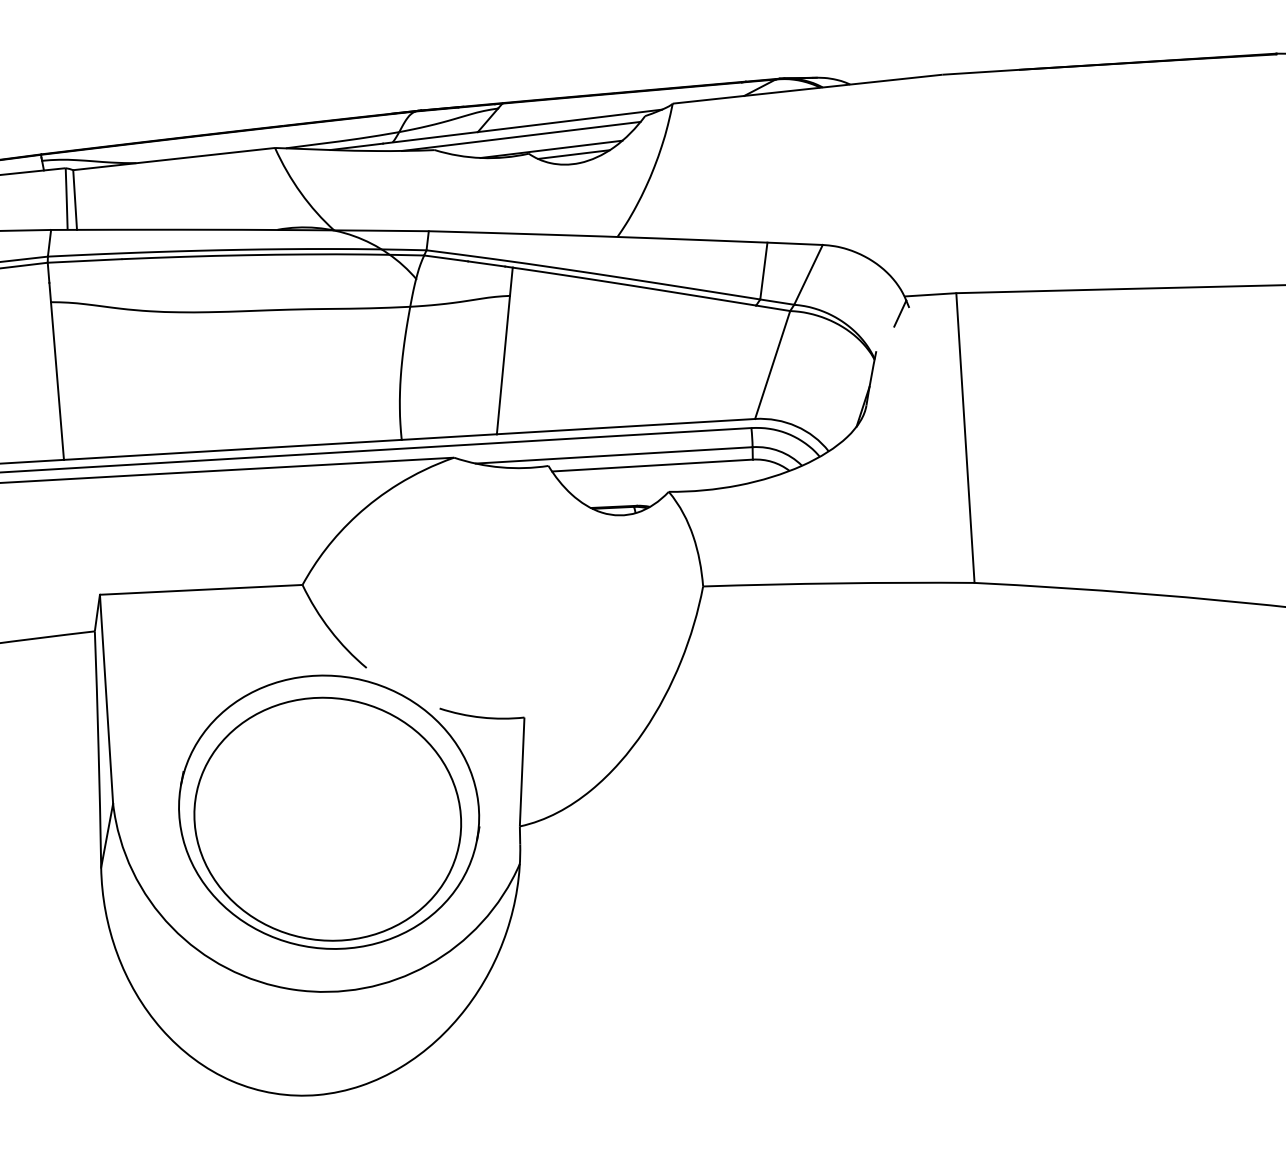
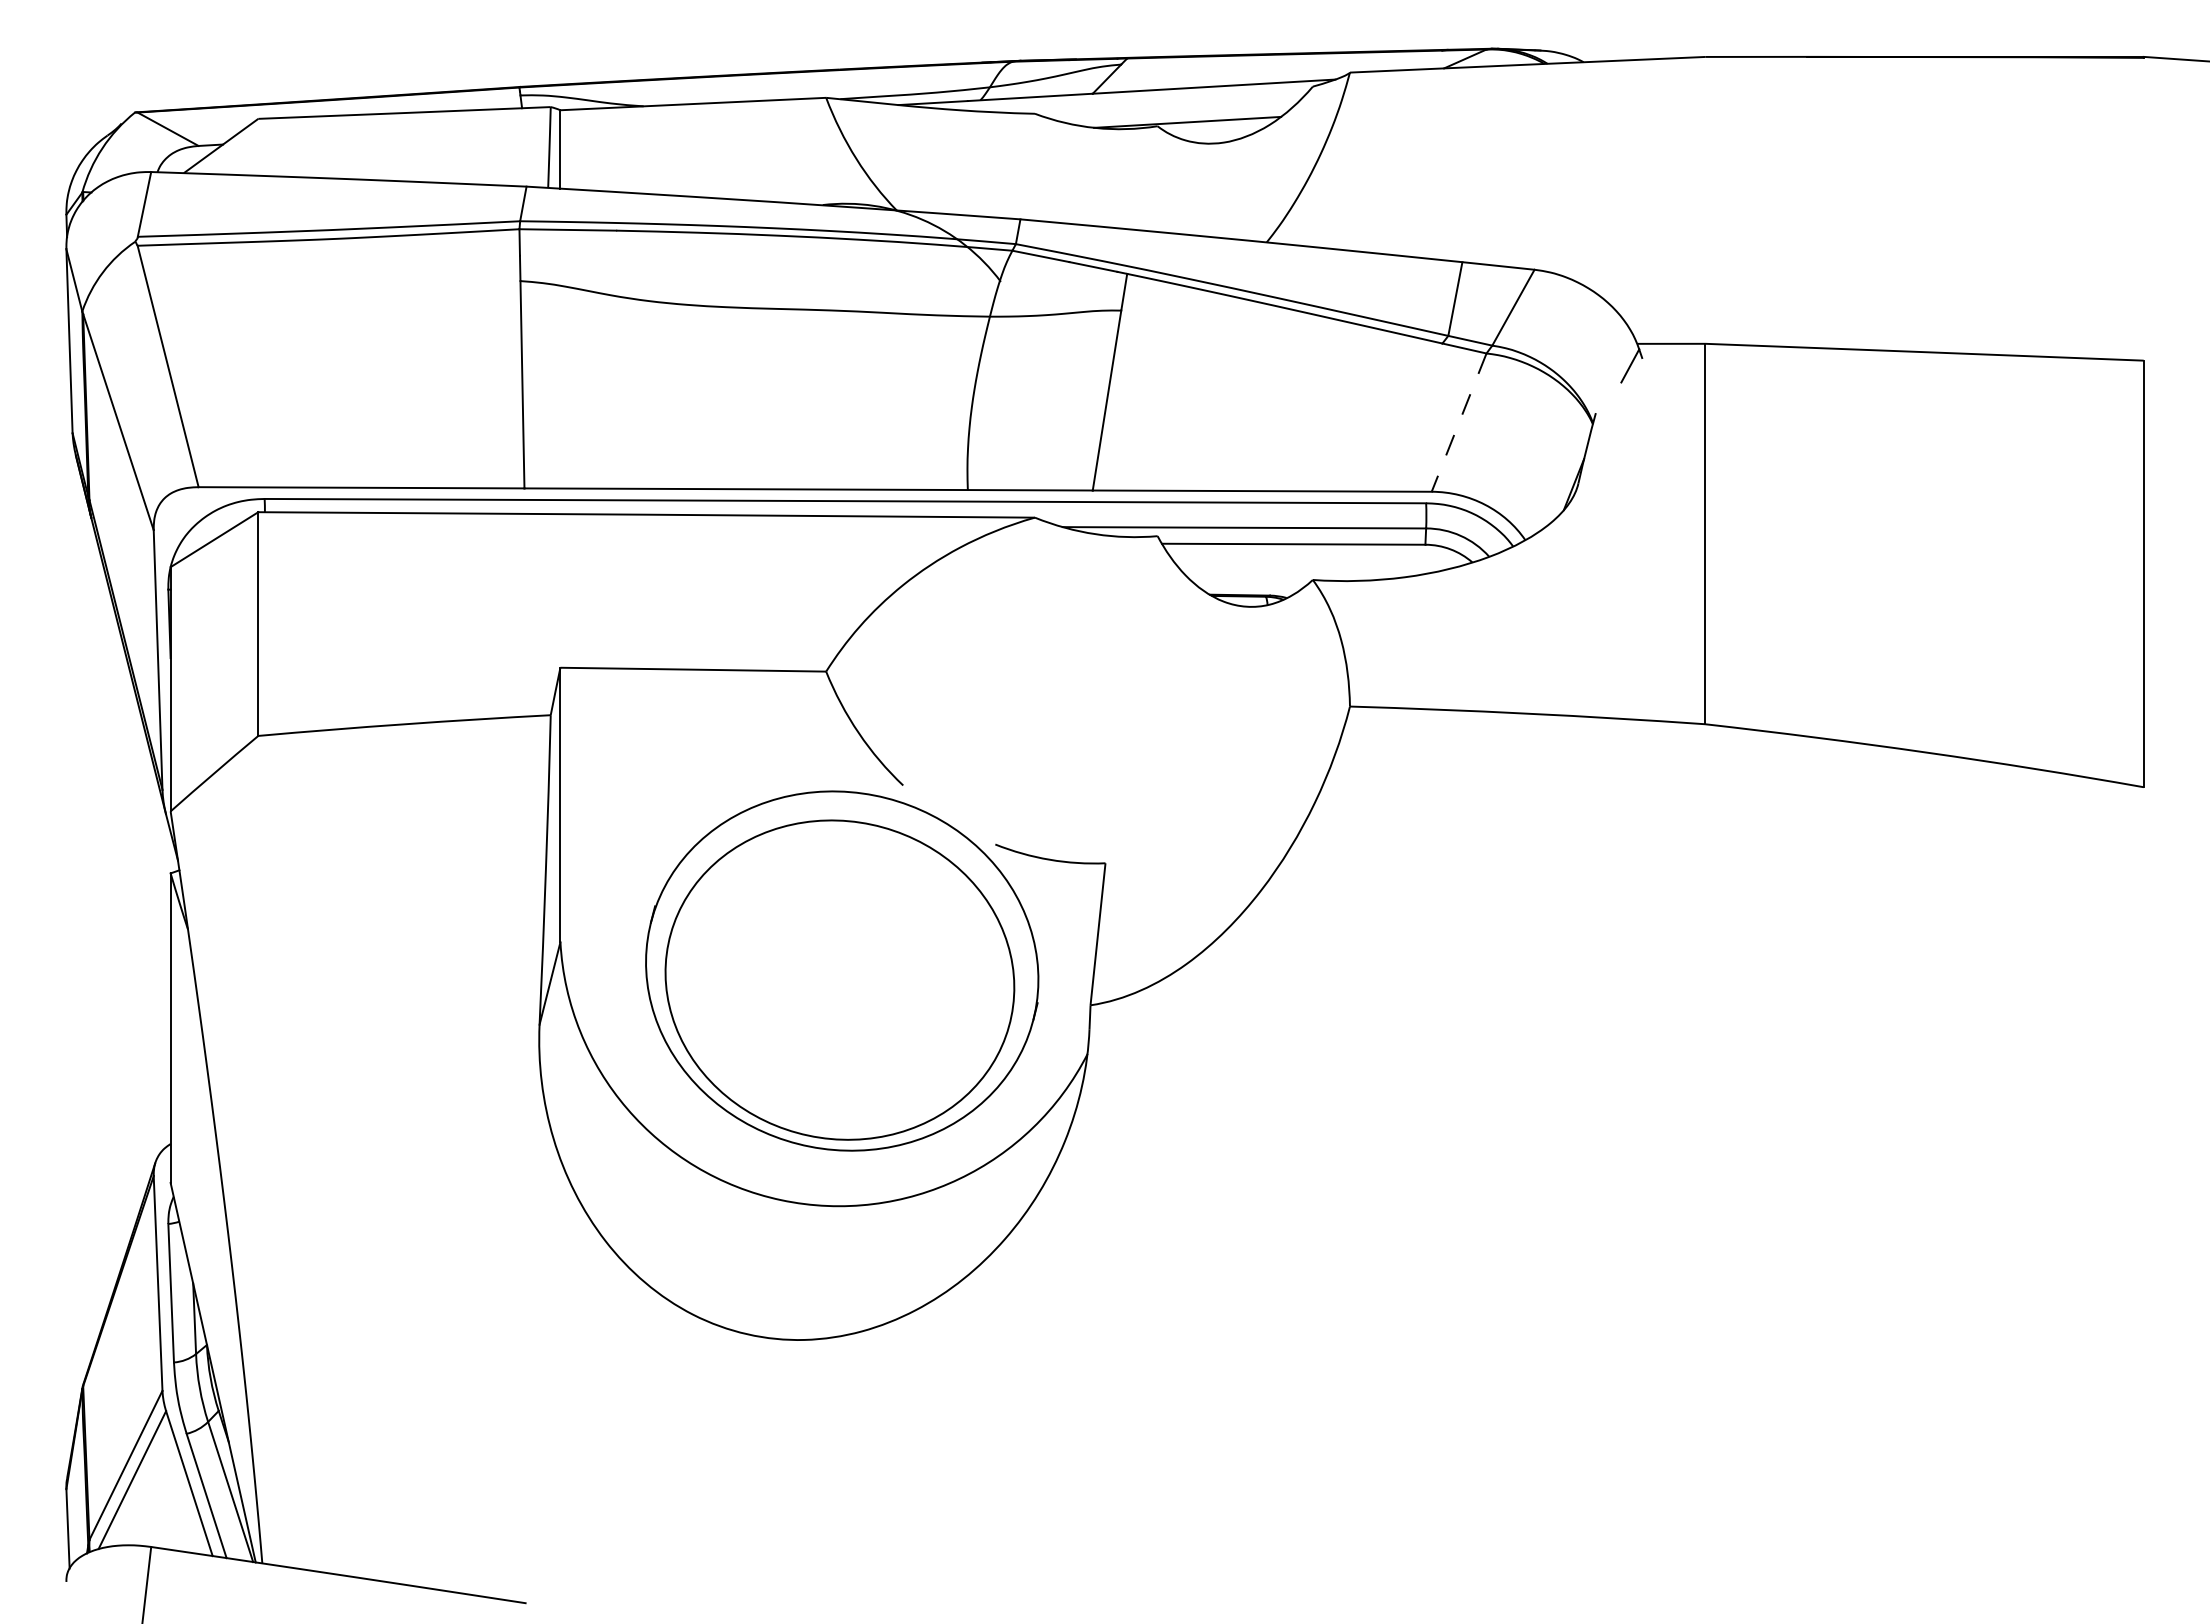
line: (520, 136) -> (1148, 102), removed
line: (573, 154) -> (1216, 130), removed
line: (772, 365) -> (1458, 423), solid -> dashed

